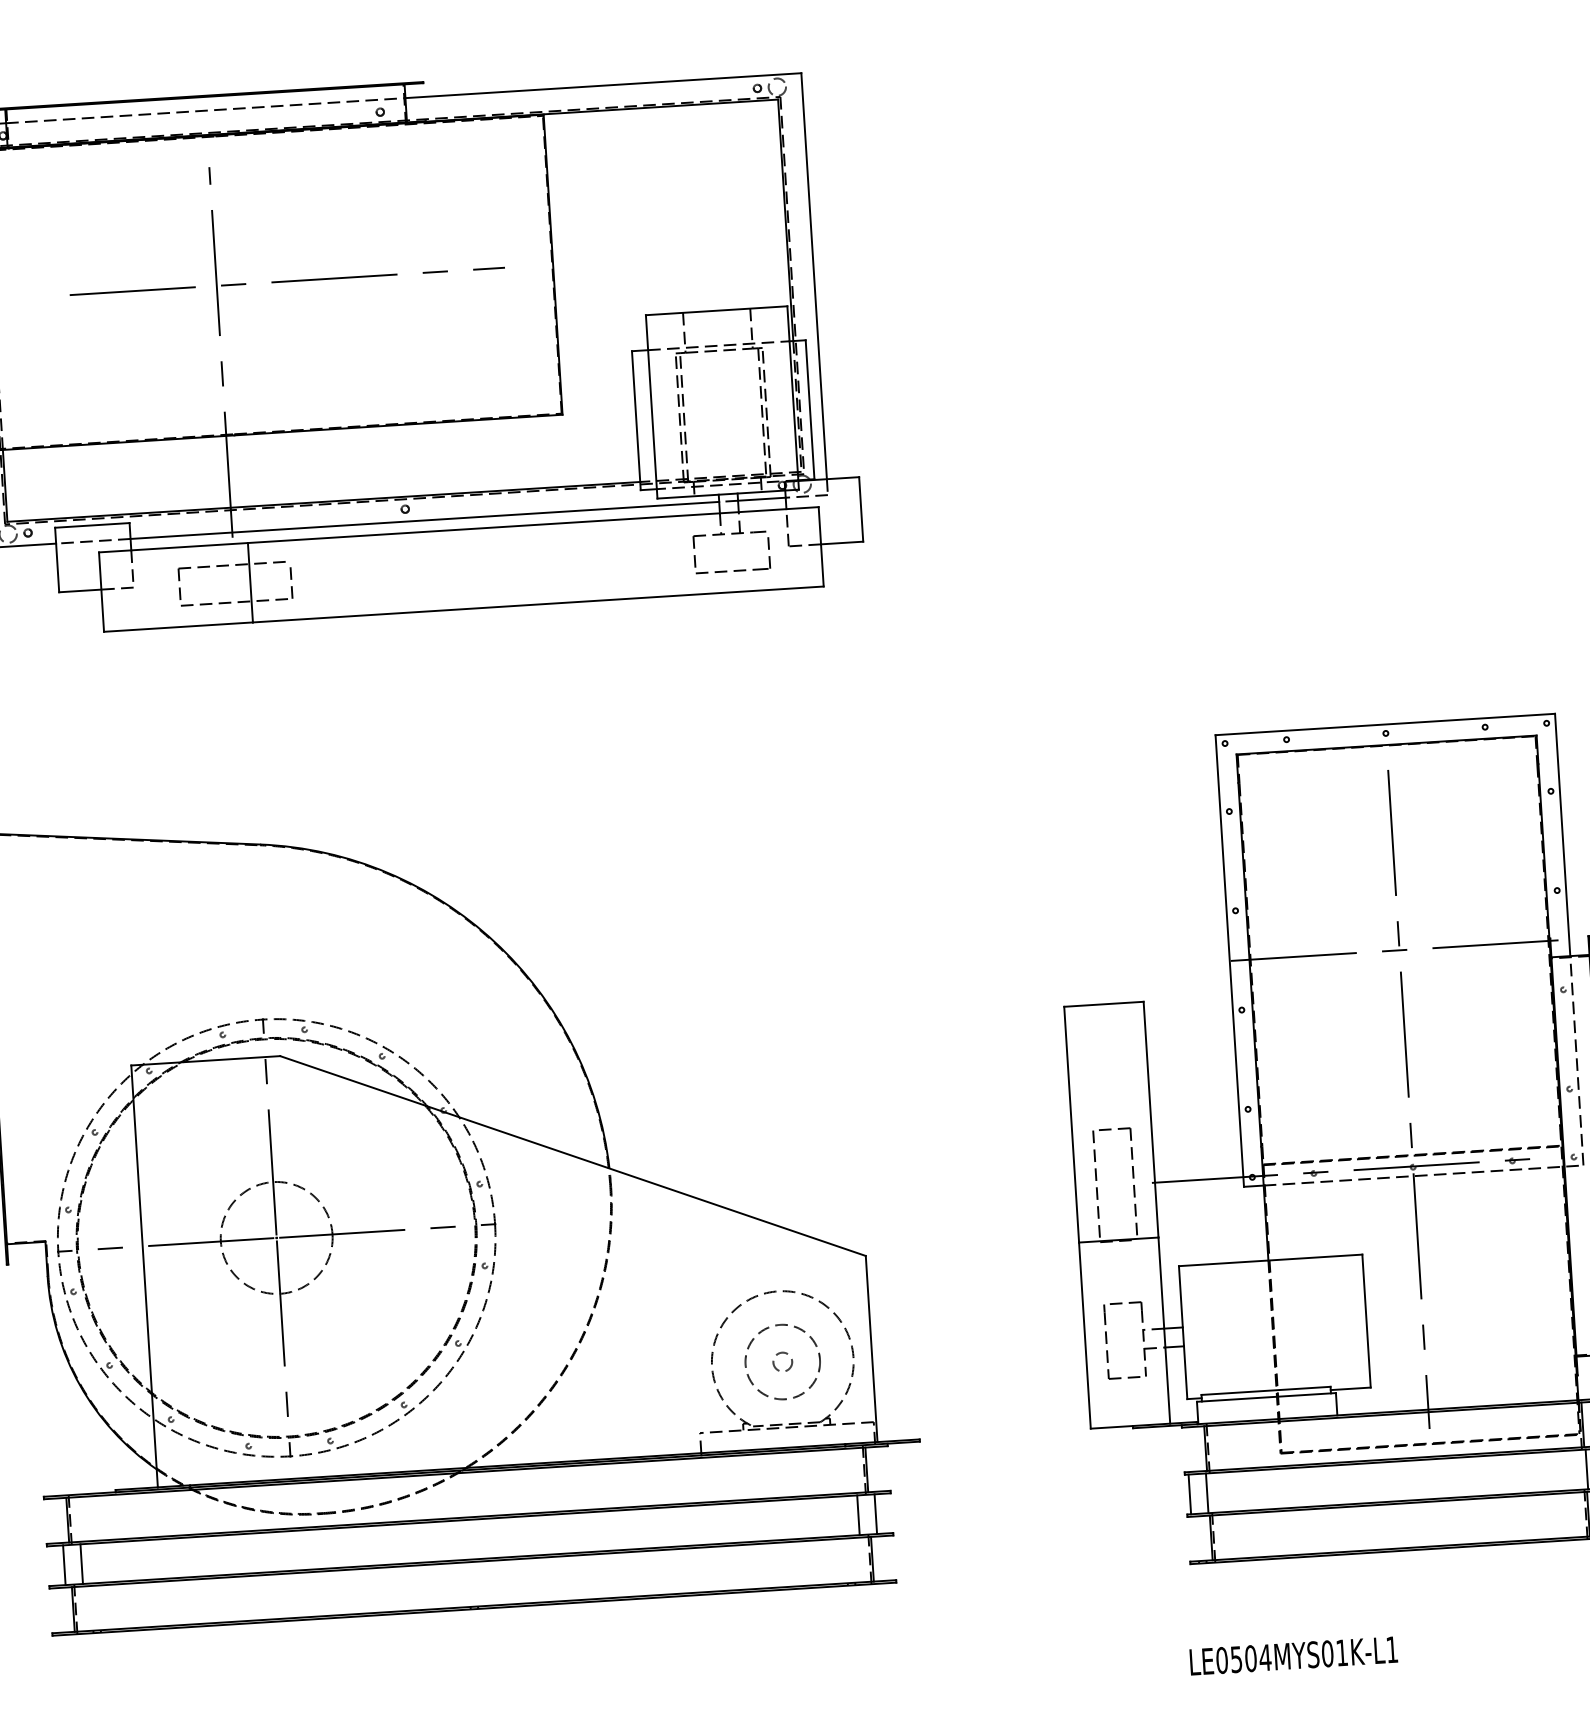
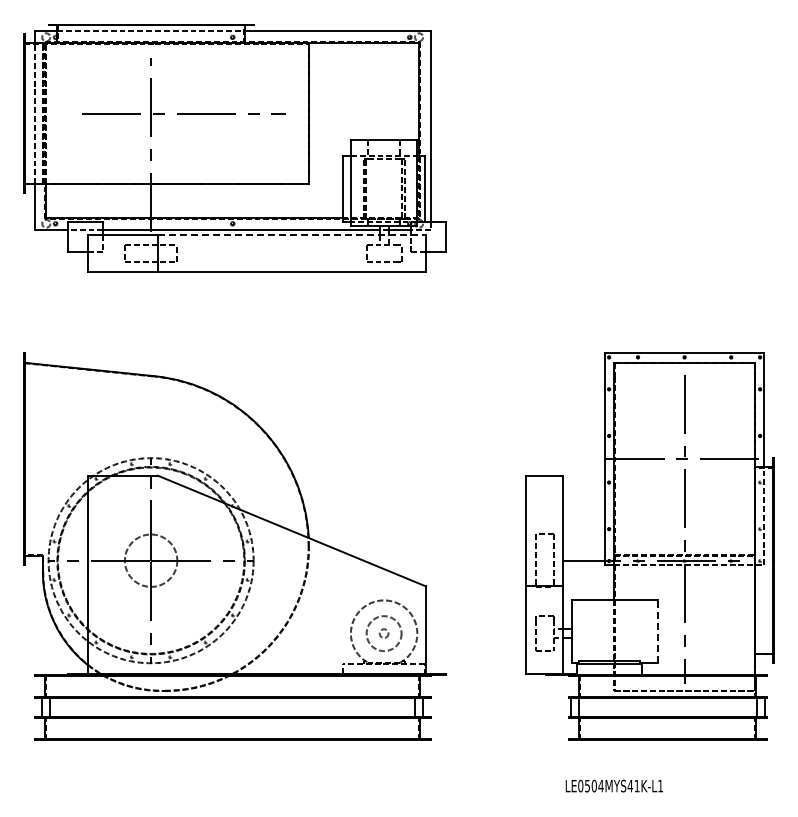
line: (534, 524) -> (292, 234), solid -> dashed
line: (1366, 1320) -> (658, 631), solid -> dashed
text: (1327, 1652) -> (630, 785), LE0504MYS01K-L1 -> LE0504MYS41K-L1

